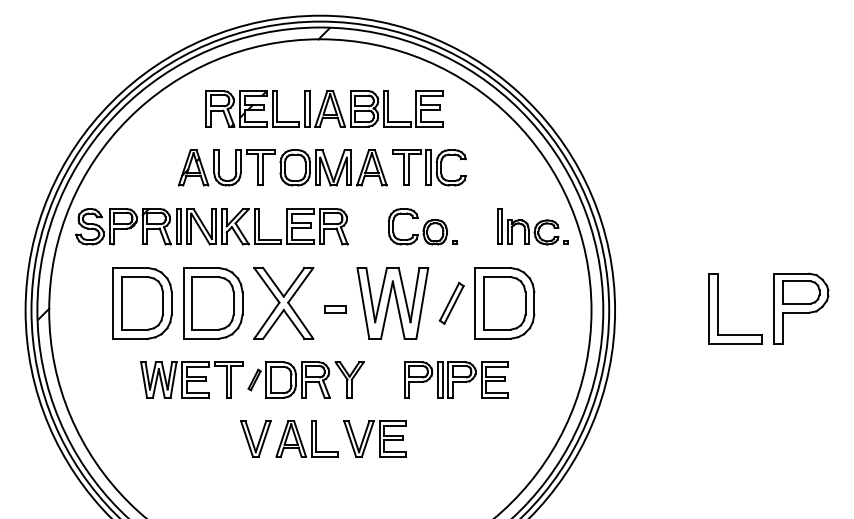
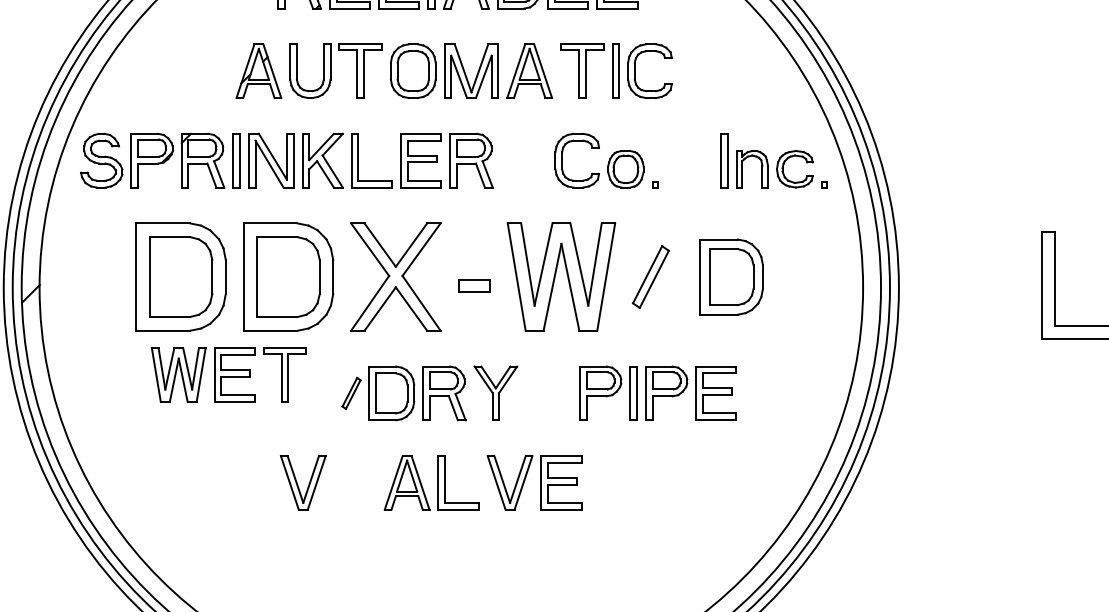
part: (504, 303) -> (730, 277), size x0.7
part: (191, 379) -> (228, 374), moved
part: (255, 438) -> (302, 482), moved

